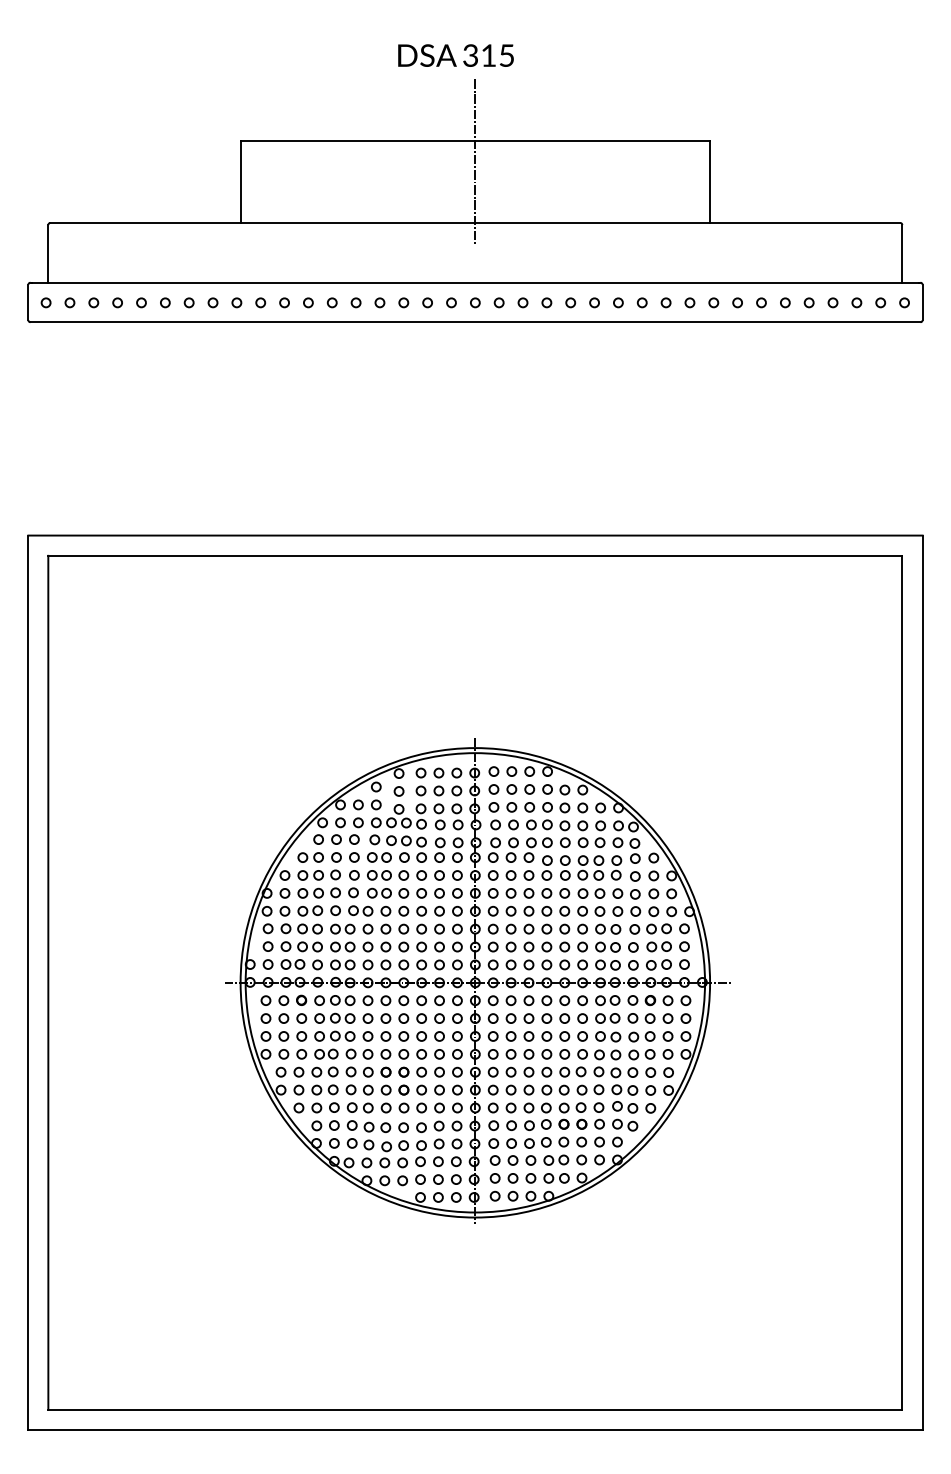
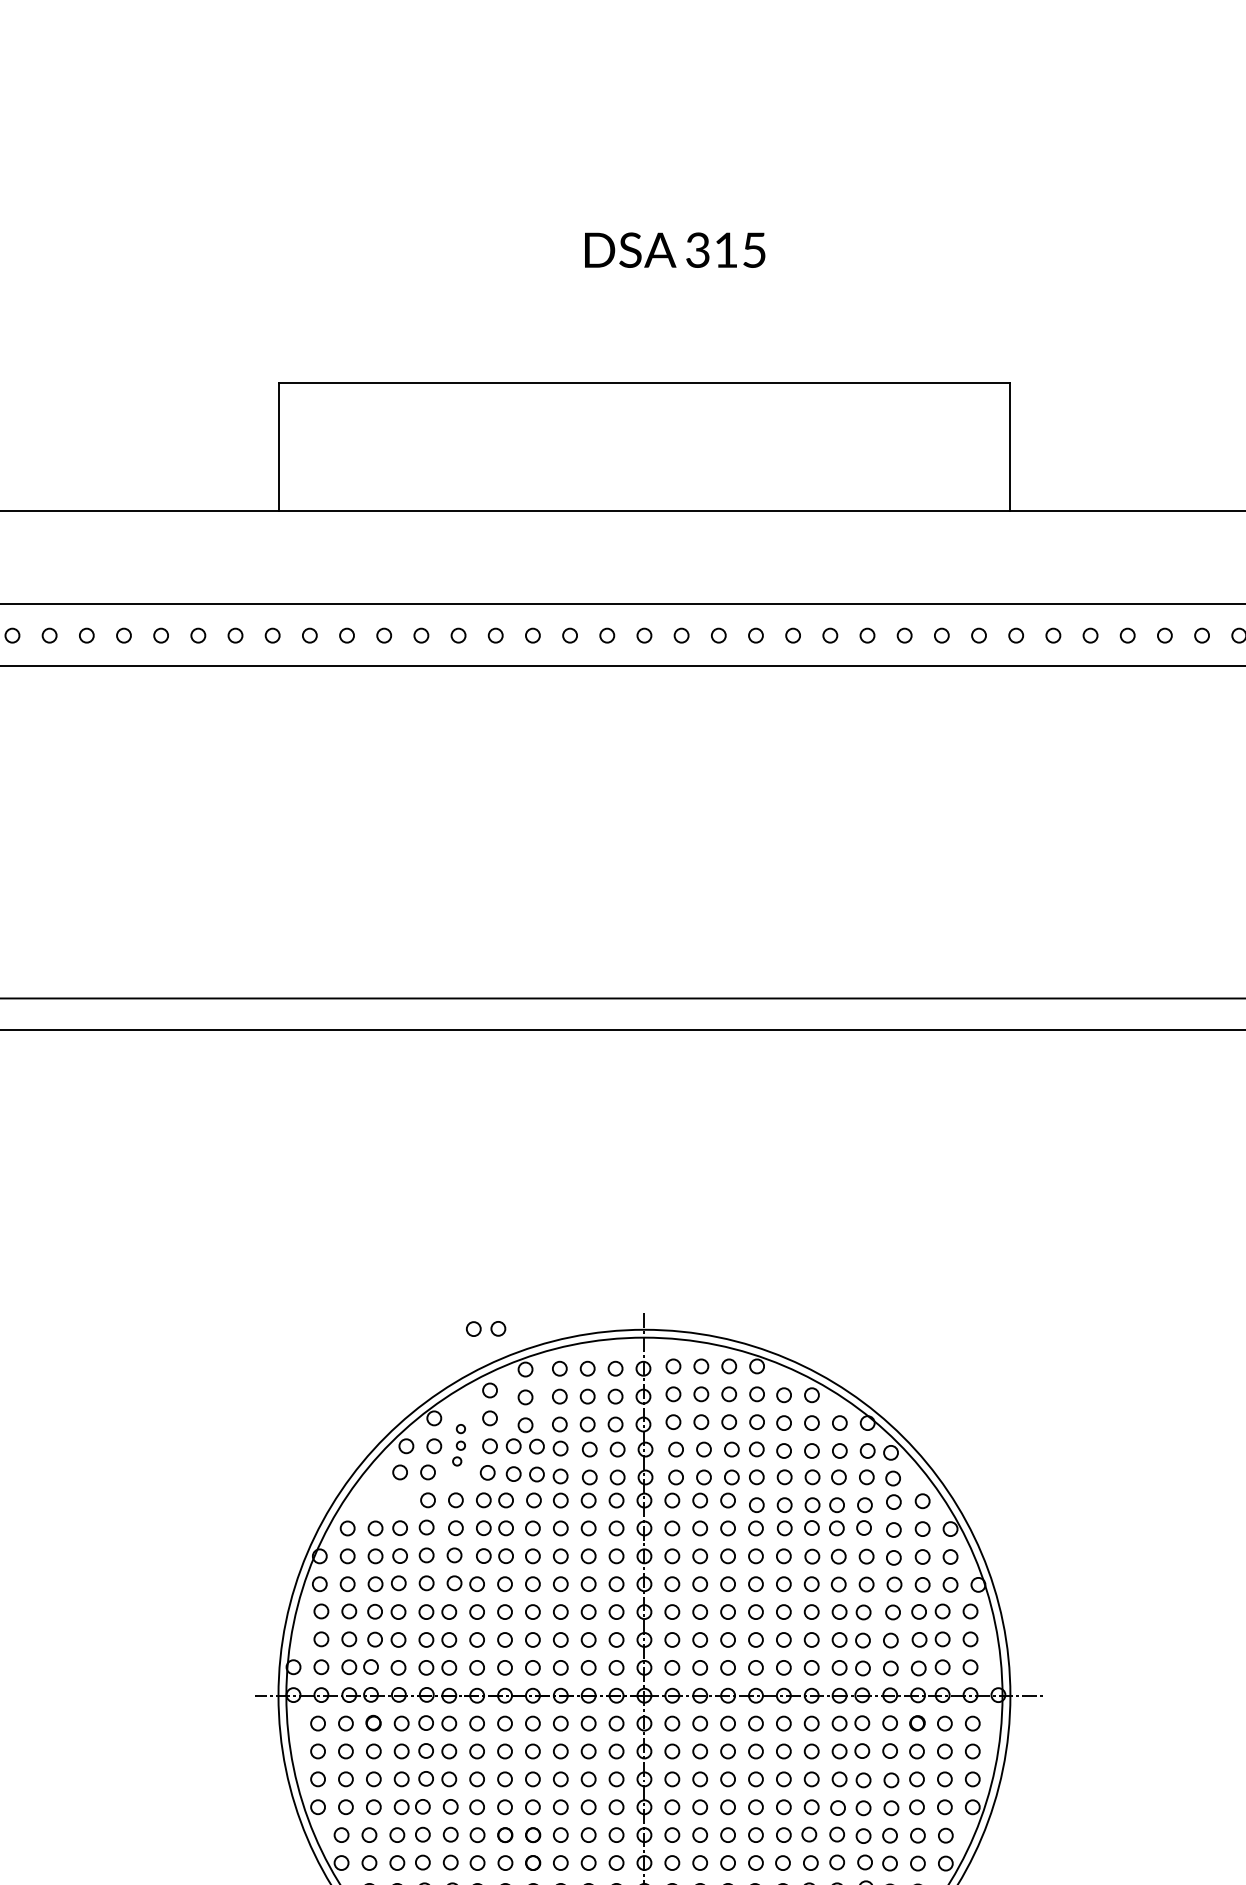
text: (455, 55) -> (674, 250), moved
line: (475, 161) -> (644, 415), removed
part: (356, 821) -> (459, 1444), size x0.6
part: (310, 857) -> (485, 1328), moved

